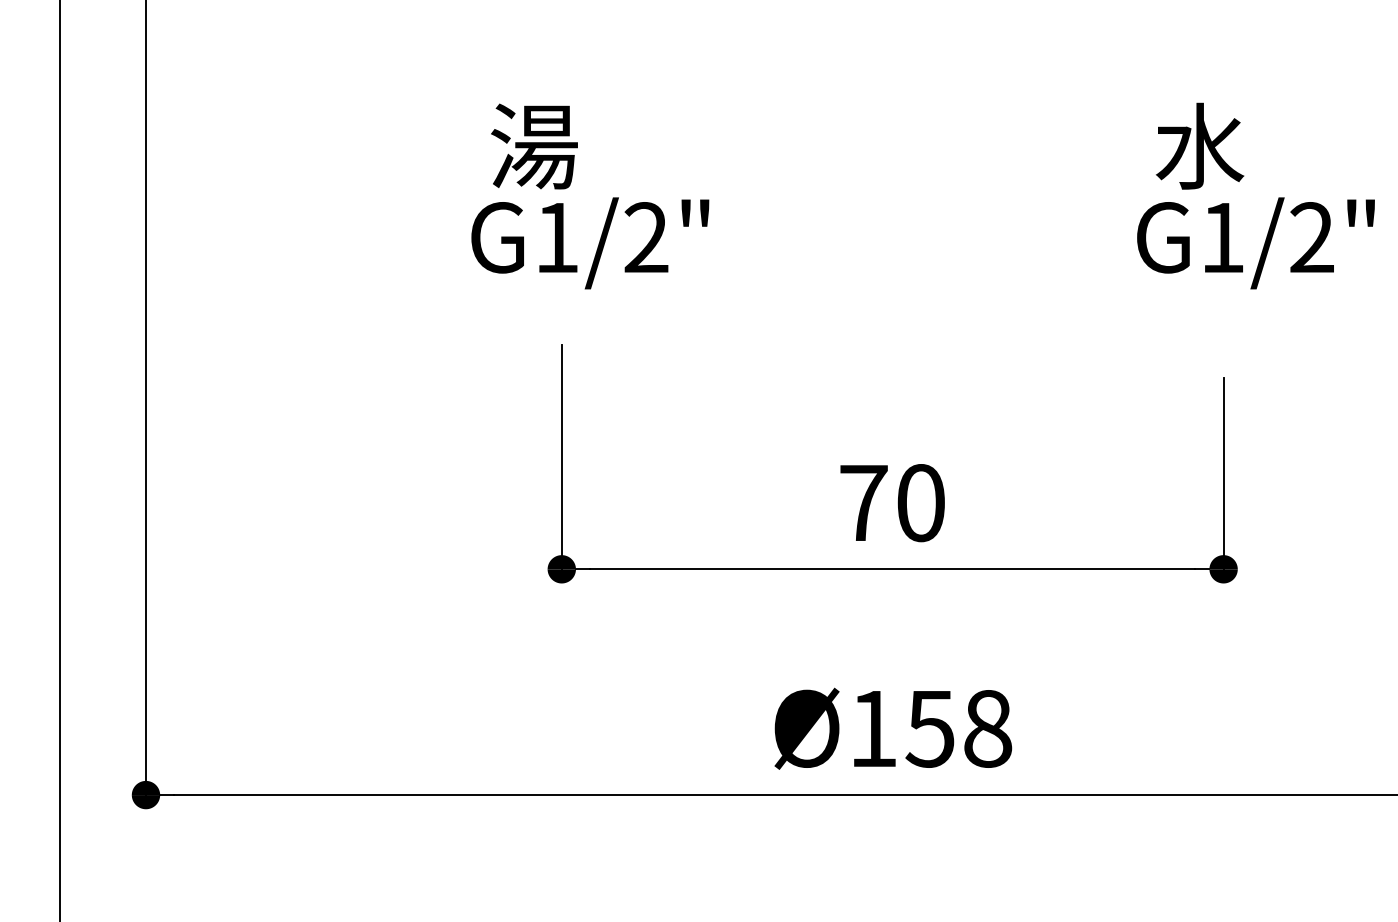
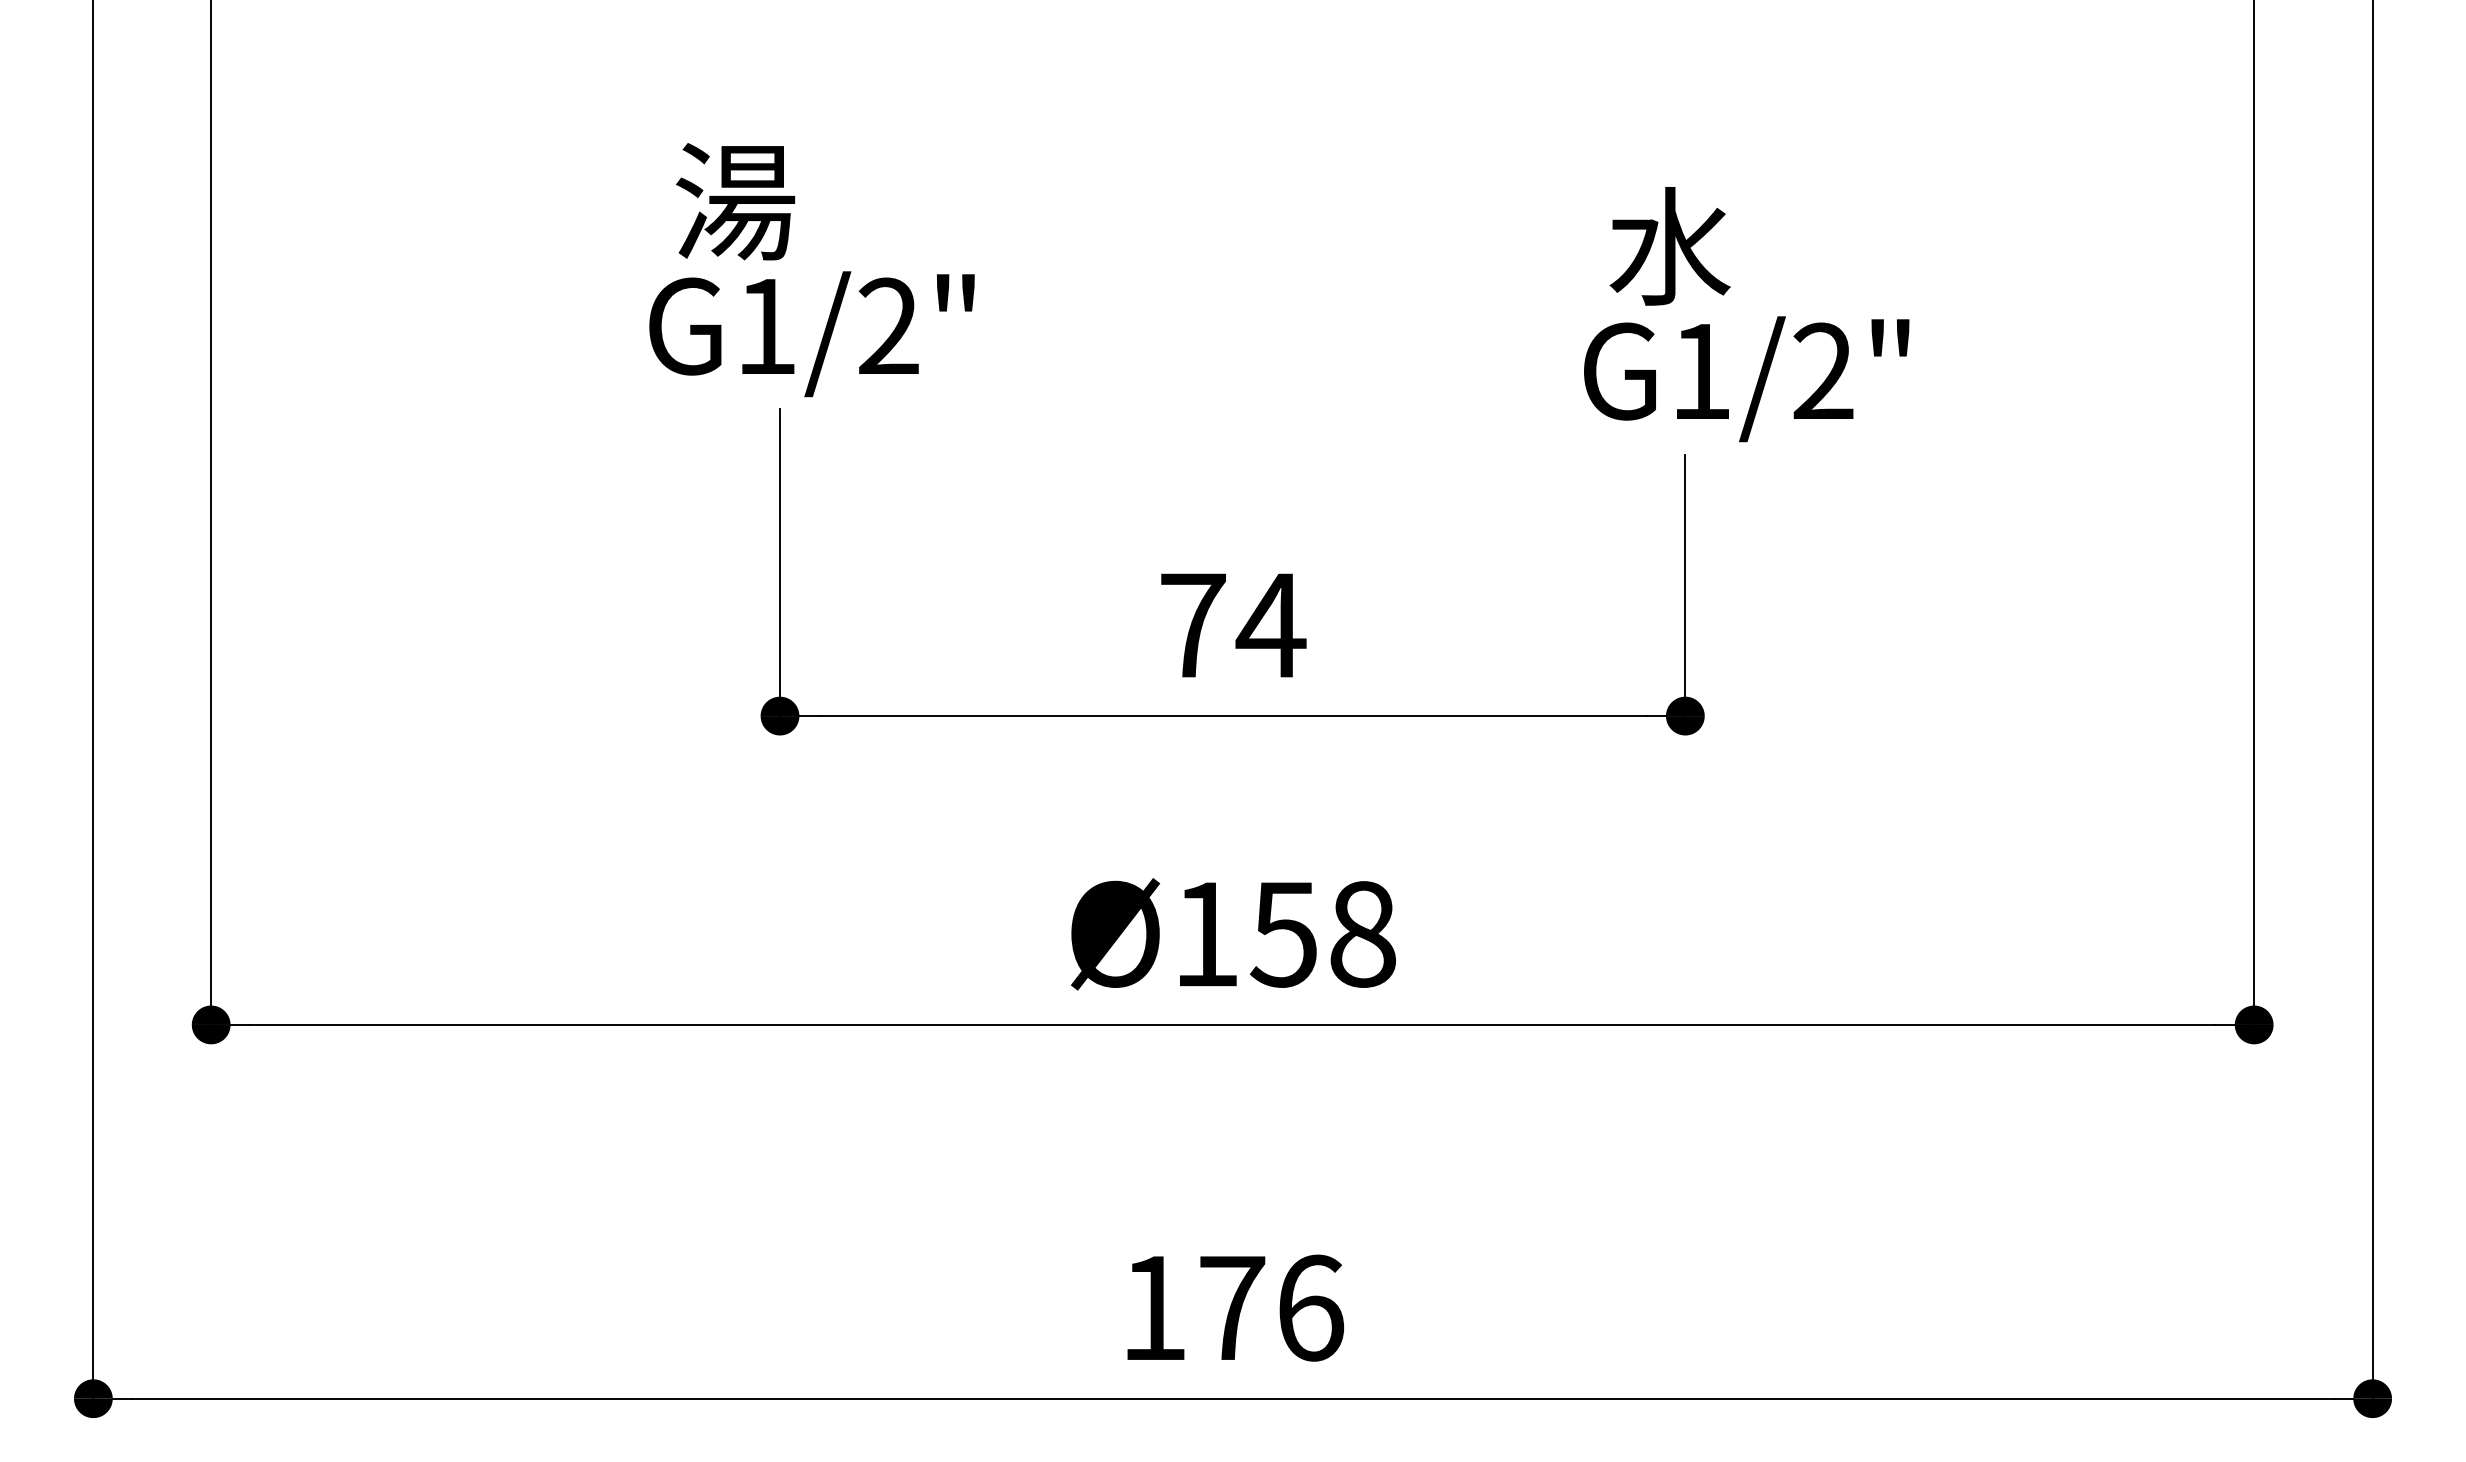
text: (589, 196) -> (811, 270), moved
text: (1255, 196) -> (1746, 314), moved
text: (920, 503) -> (1270, 625), 70 -> 74

